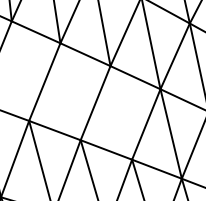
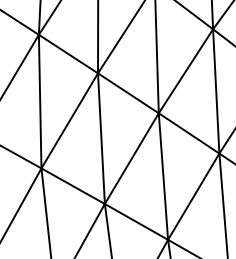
line: (20, 70) -> (40, 100), added
line: (70, 91) -> (101, 138), added
line: (121, 112) -> (163, 176), added

